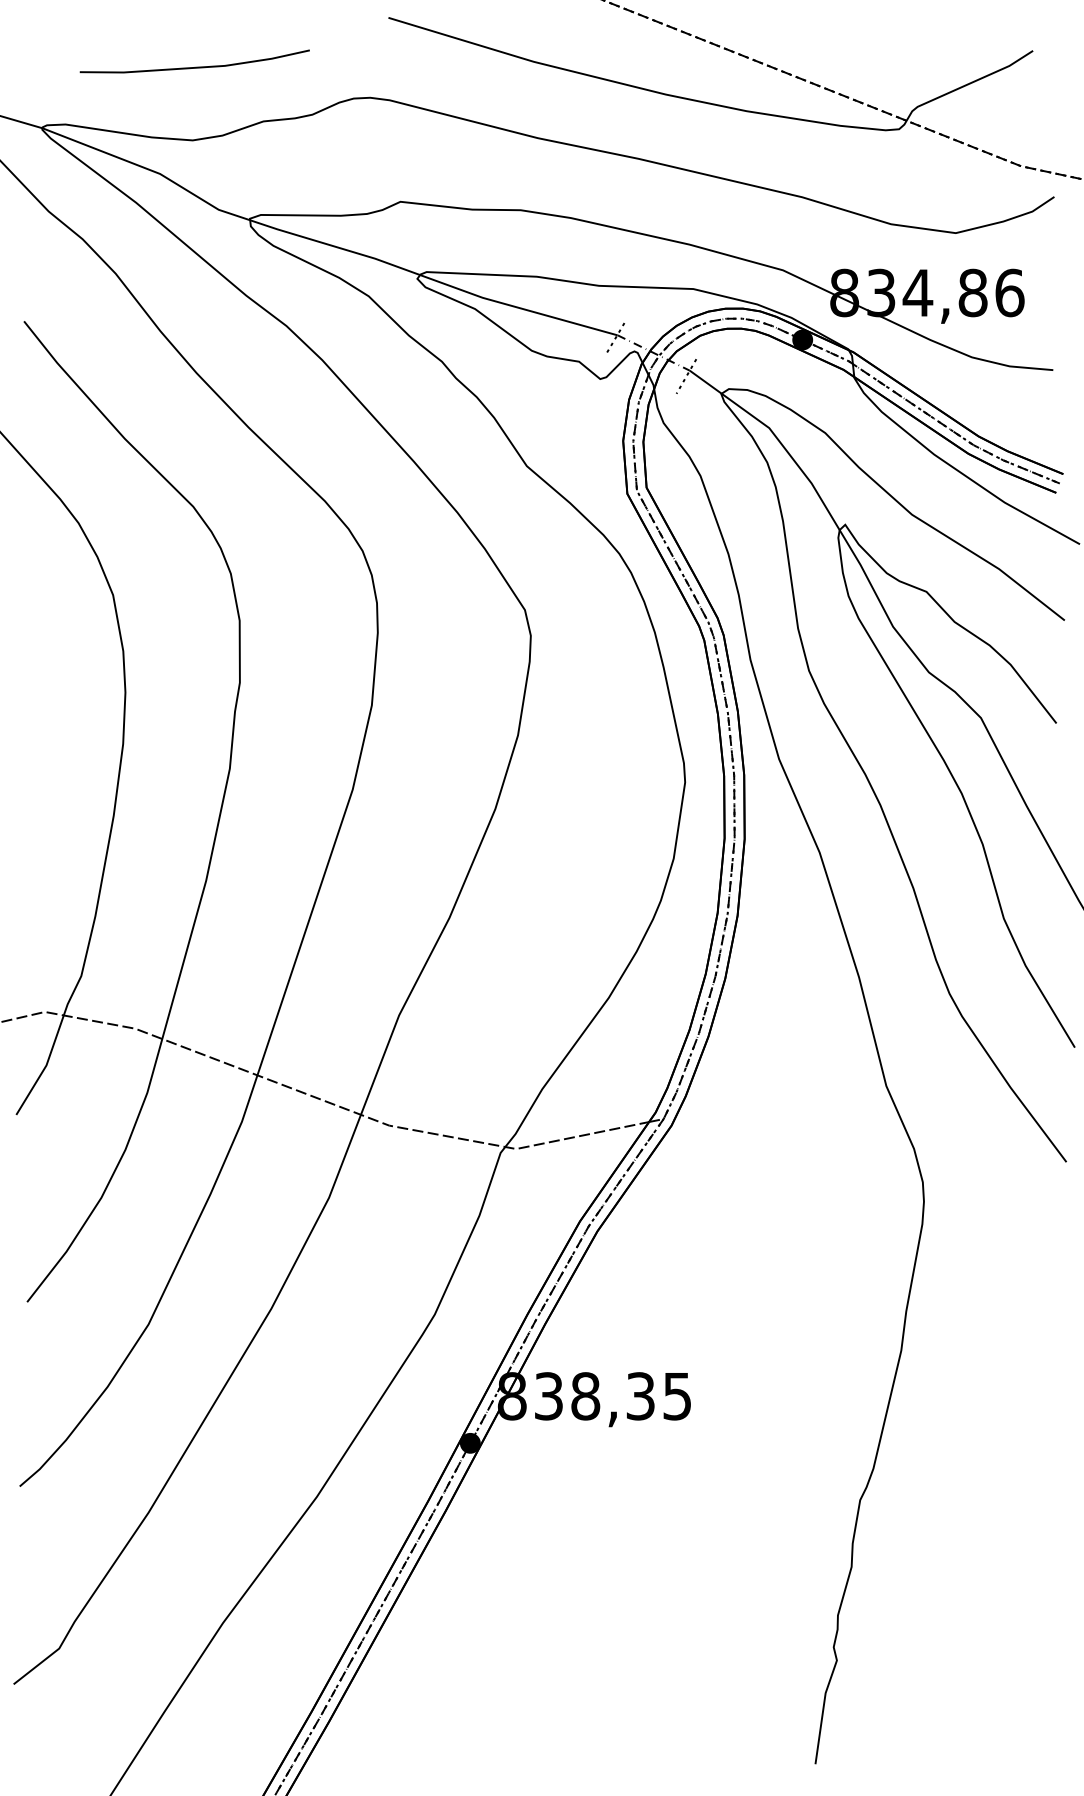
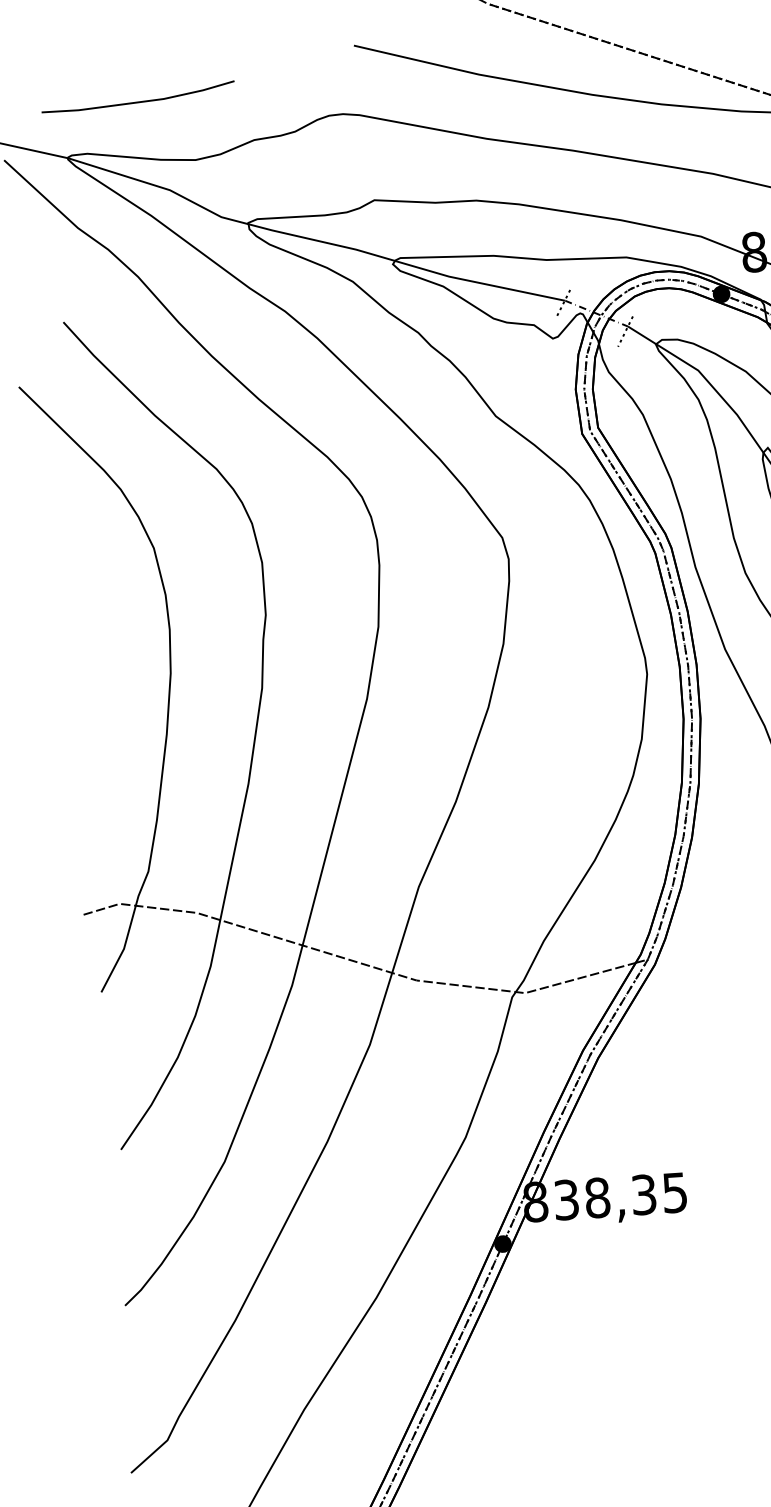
line: (195, 66) -> (138, 101), moved

